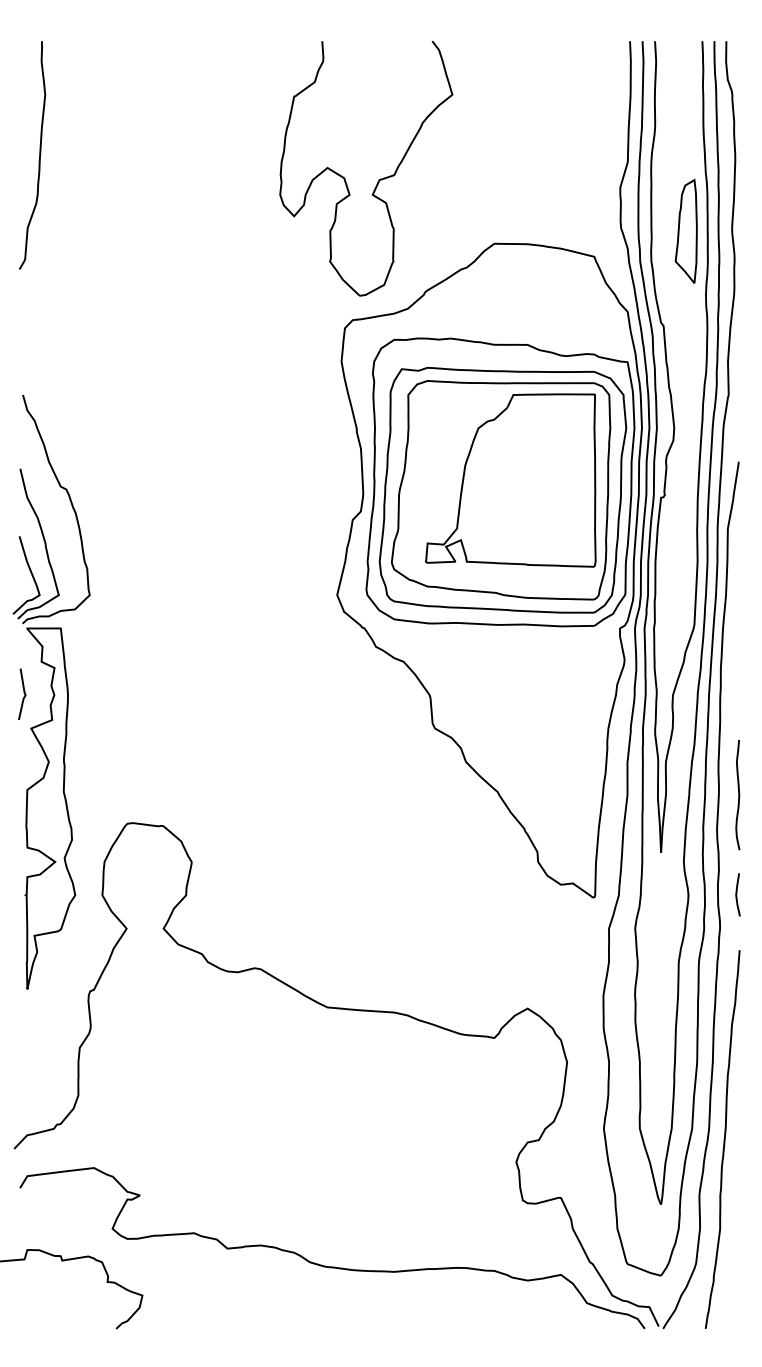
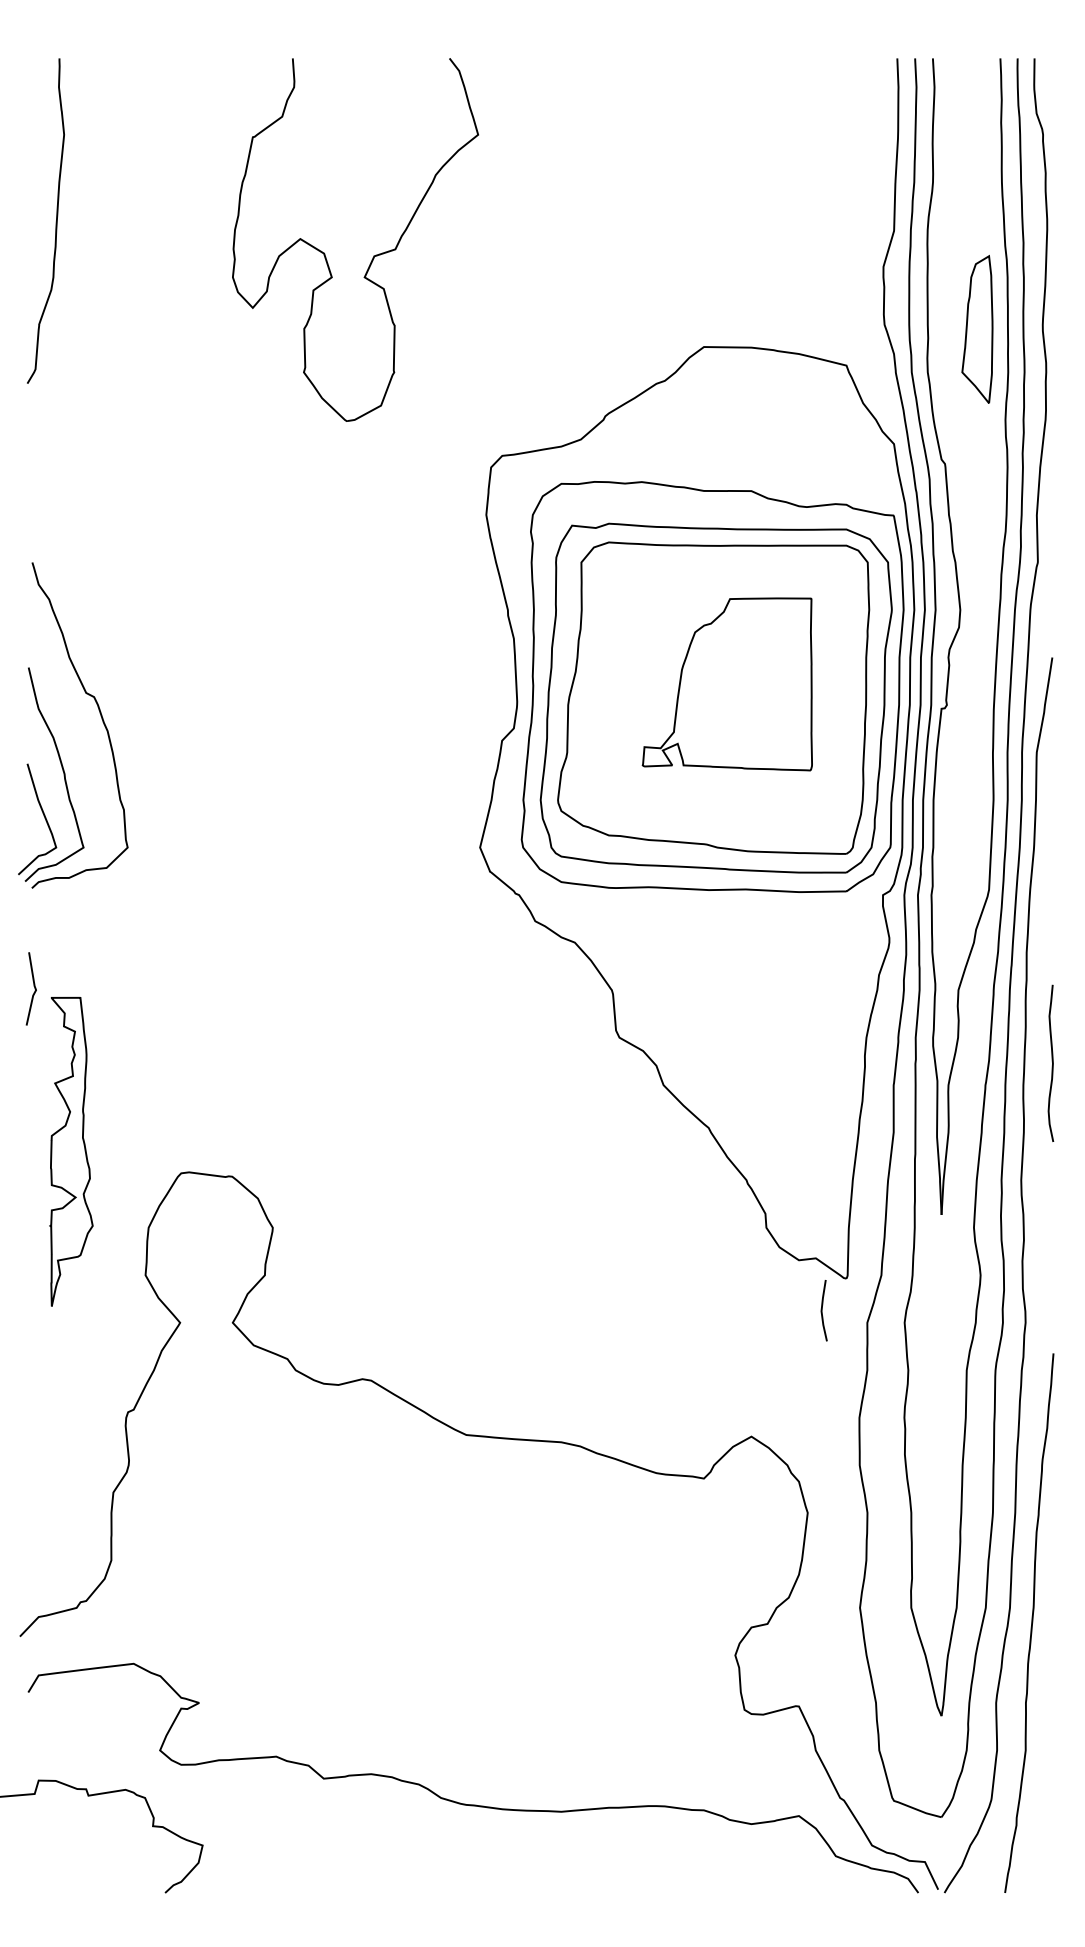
part: (378, 179) -> (373, 255), moved
part: (510, 480) -> (727, 684), size x0.7
curve: (738, 793) -> (1051, 1061), moved
part: (50, 808) -> (71, 1151), size x0.6
line: (736, 894) -> (822, 1310), moved

